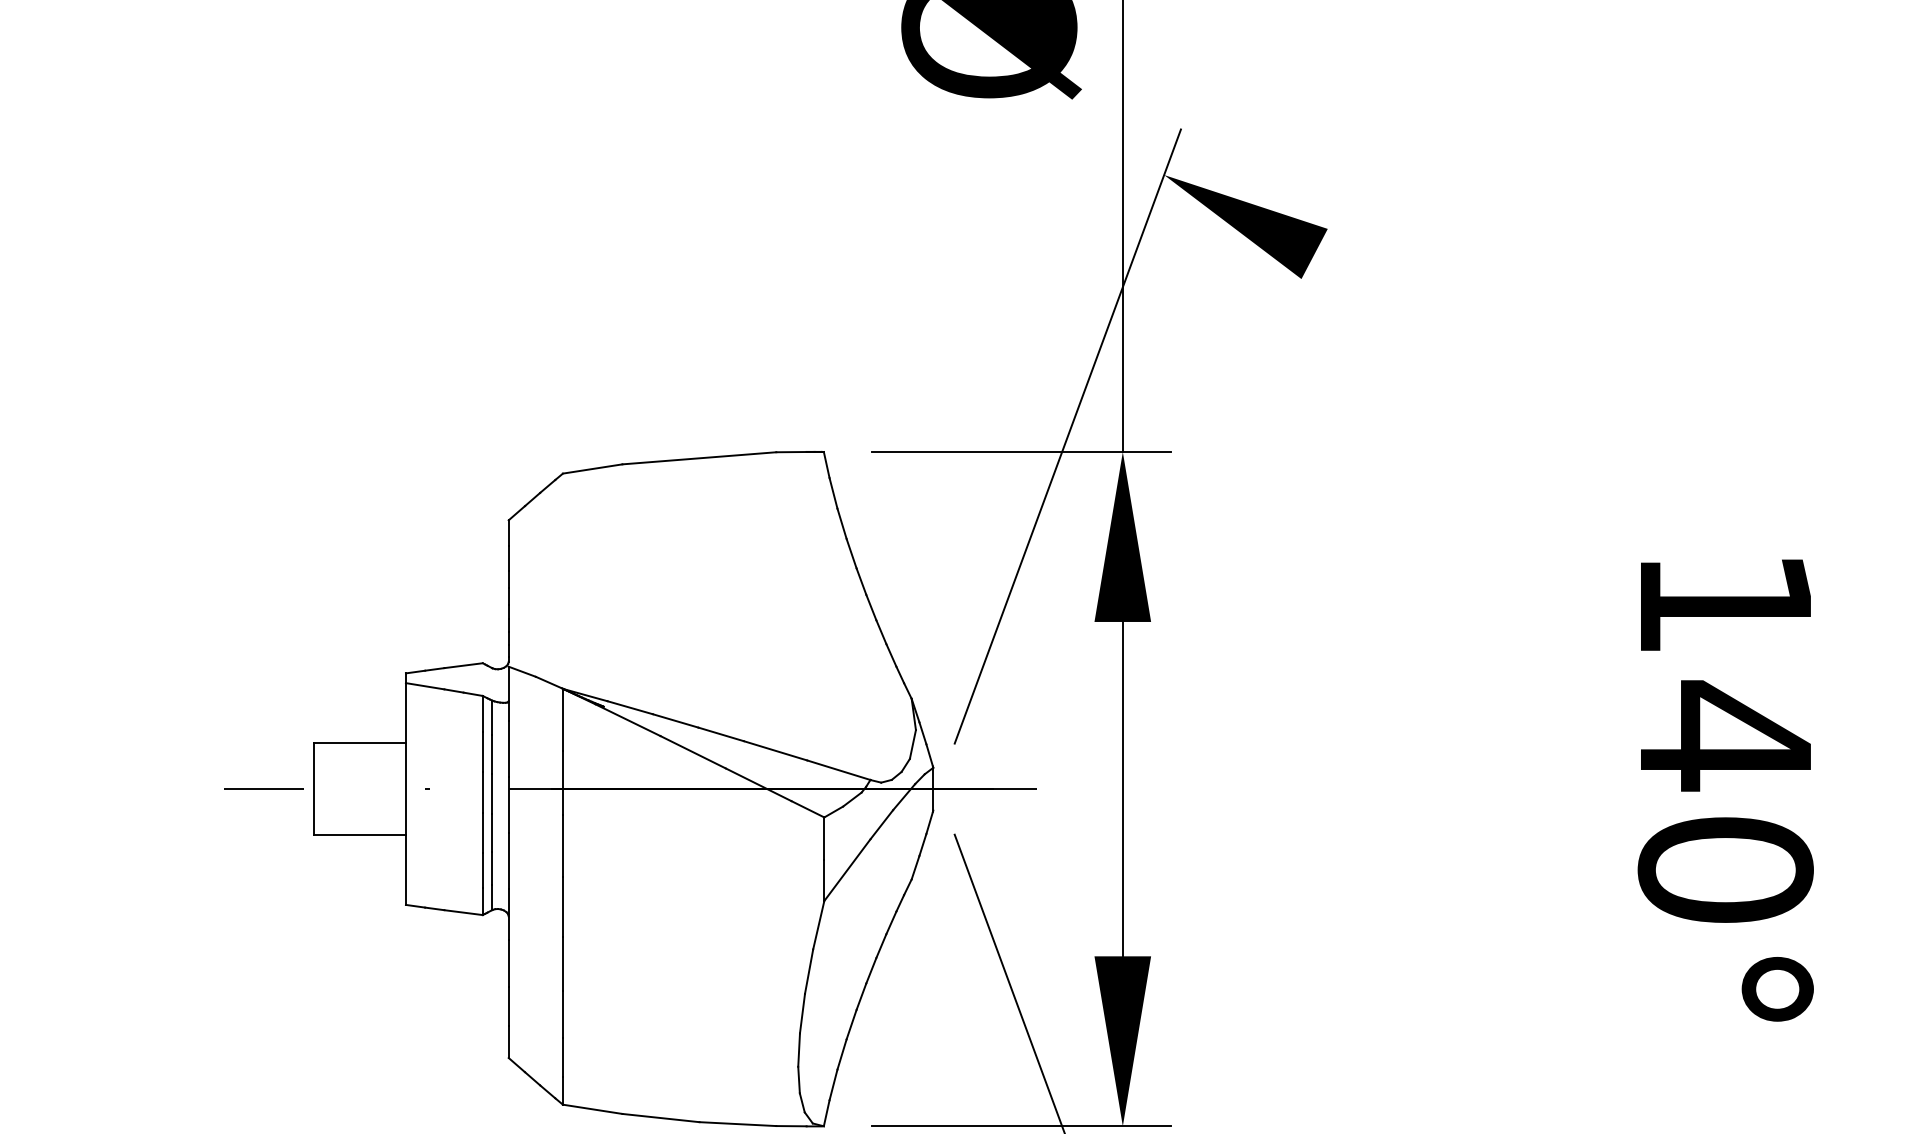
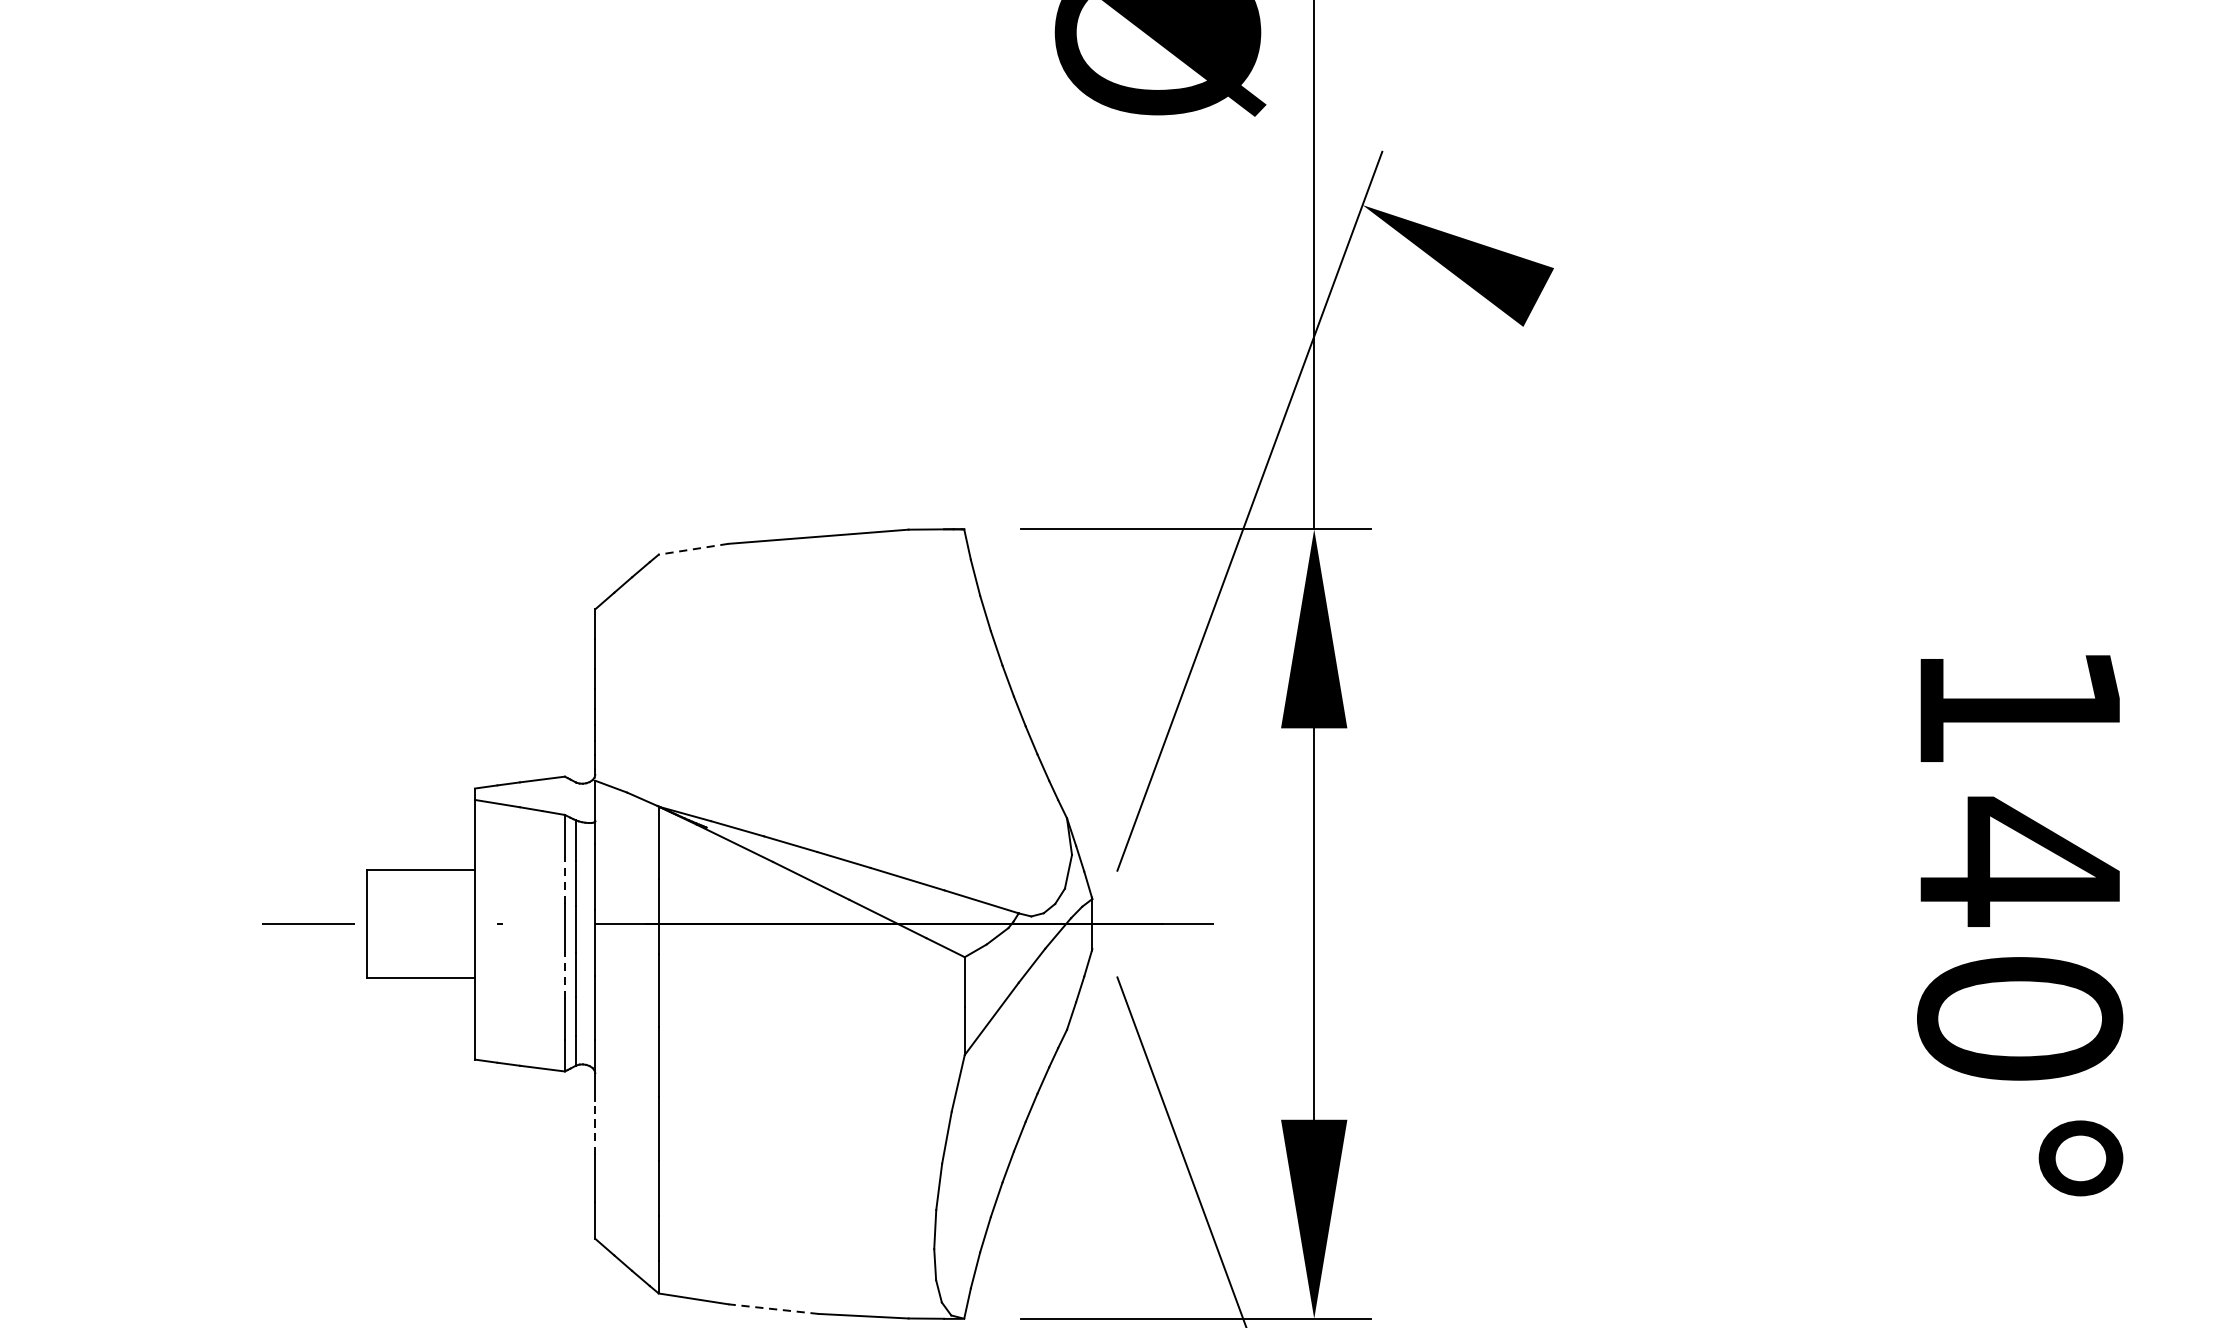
line: (592, 469) -> (693, 549), solid -> dashed
line: (482, 751) -> (564, 879), solid -> dashed
line: (482, 833) -> (564, 975), solid -> dashed
line: (508, 962) -> (595, 1127), solid -> dashed
line: (660, 1118) -> (772, 1309), solid -> dashed

